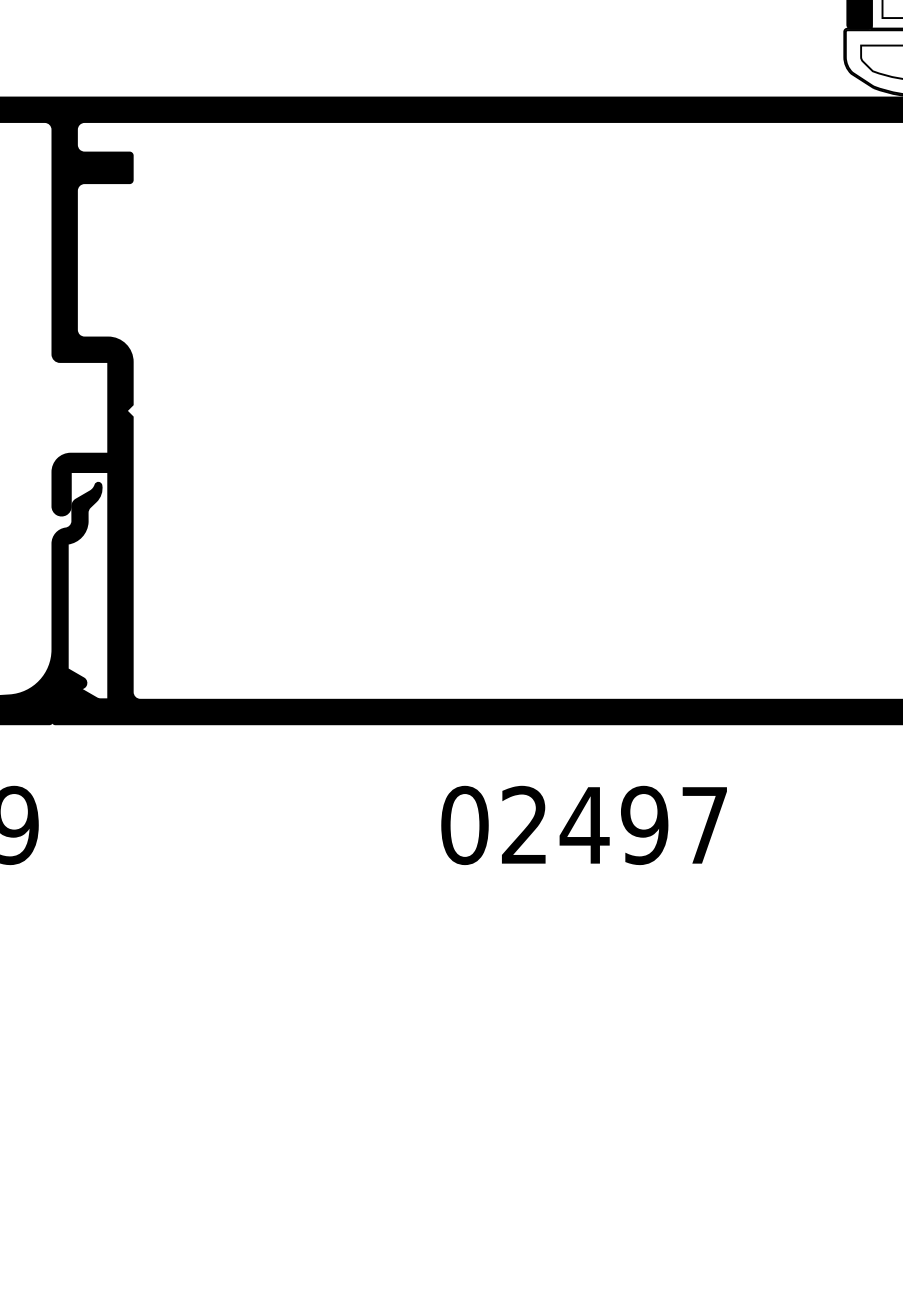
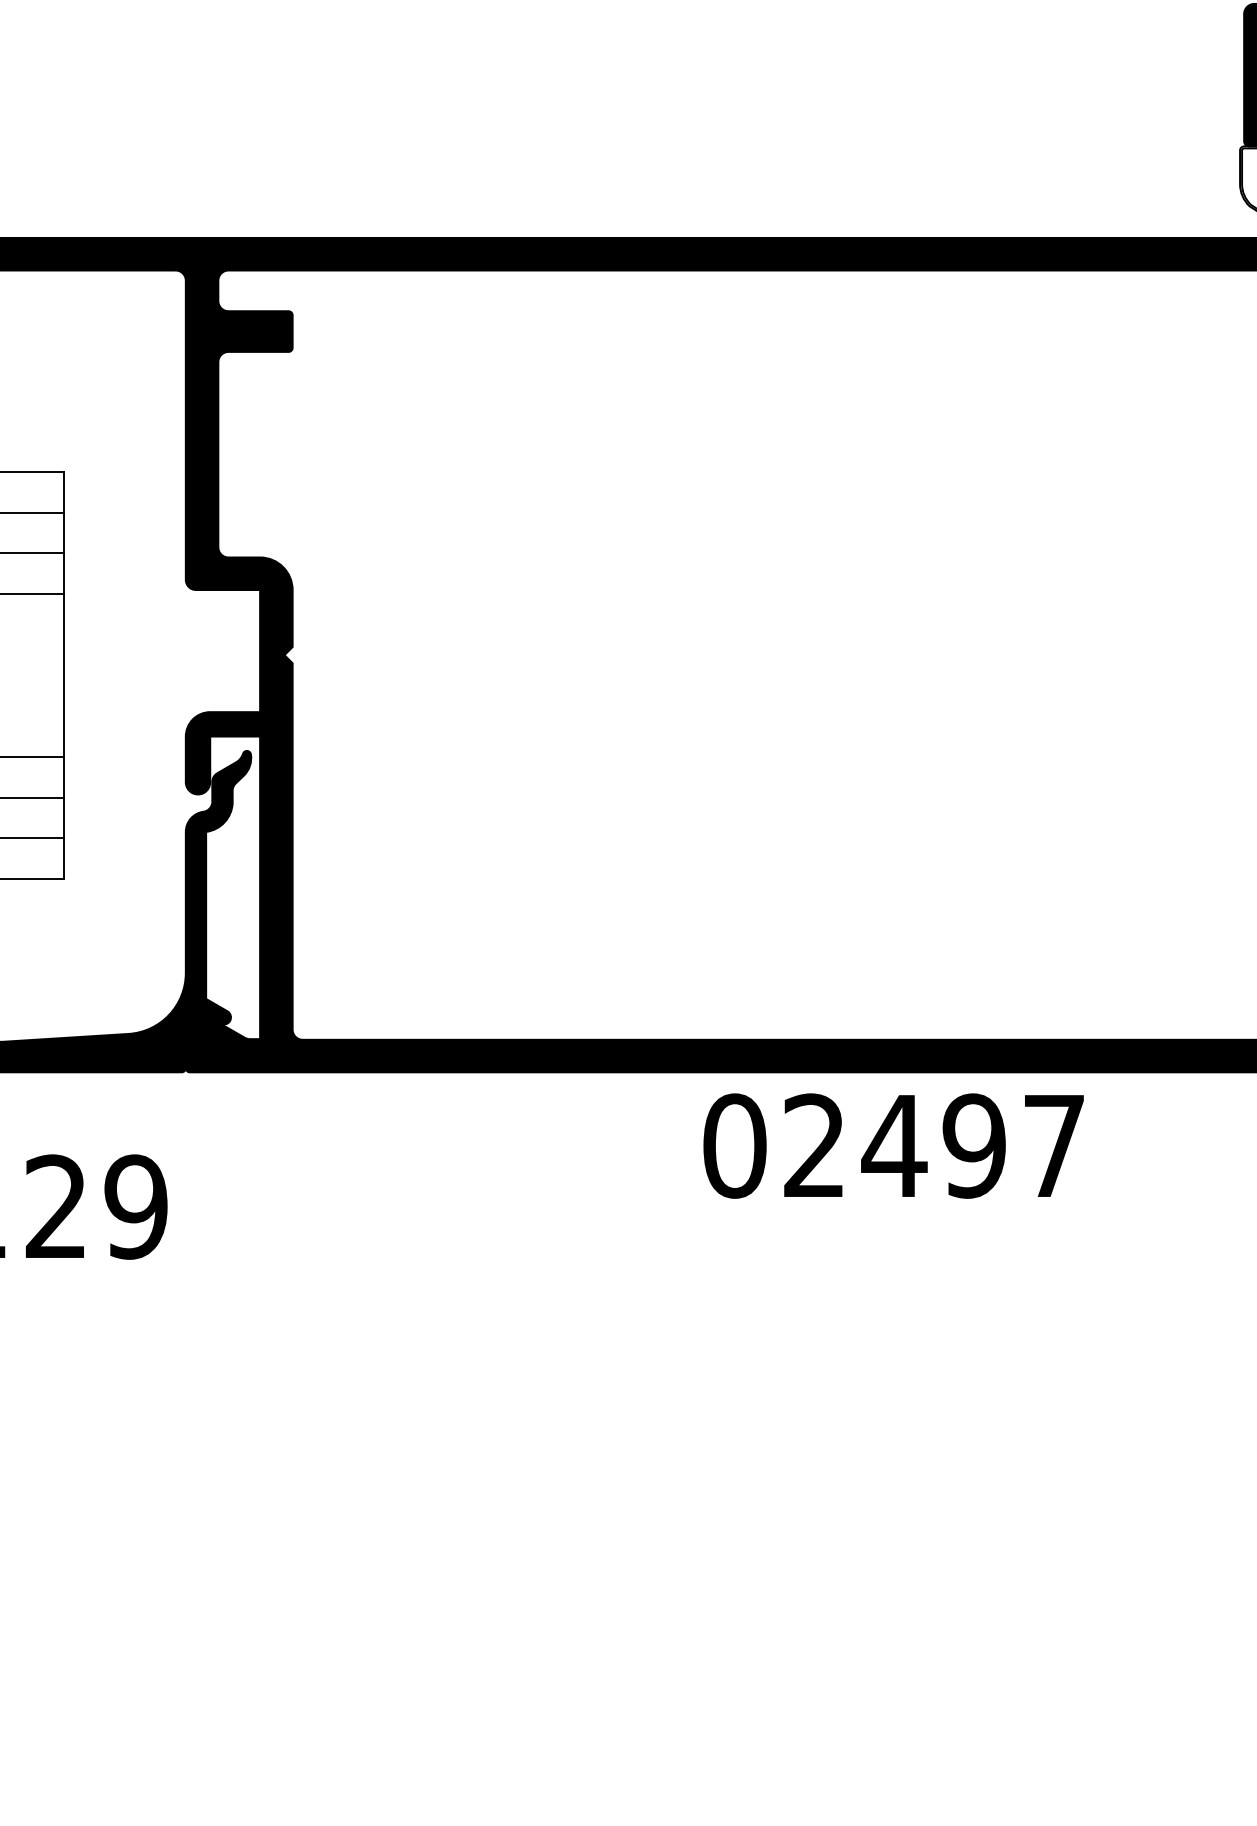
text: (583, 825) -> (893, 1145), moved

